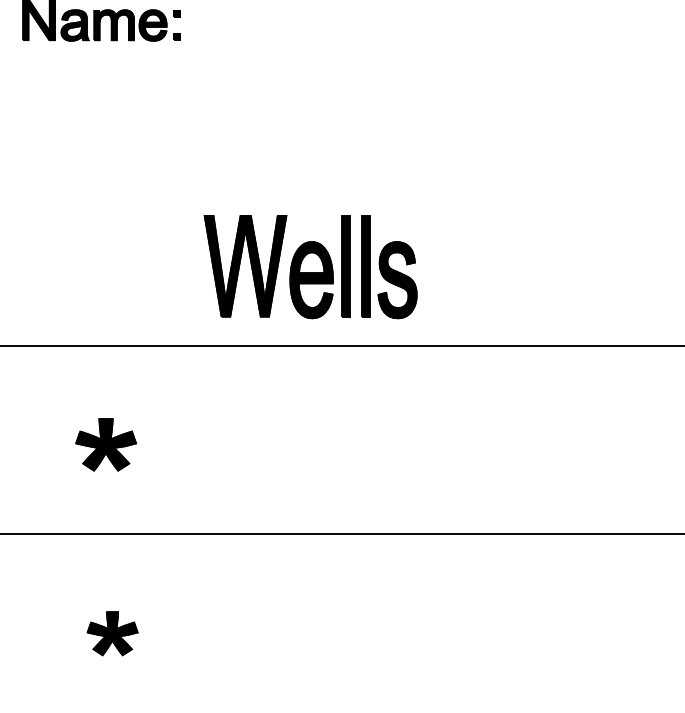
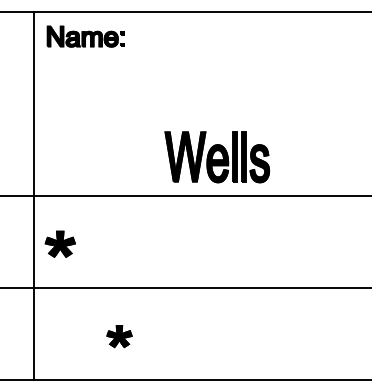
part: (311, 267) -> (217, 157), moved
part: (104, 443) -> (59, 243), moved
part: (112, 633) -> (119, 336), moved

